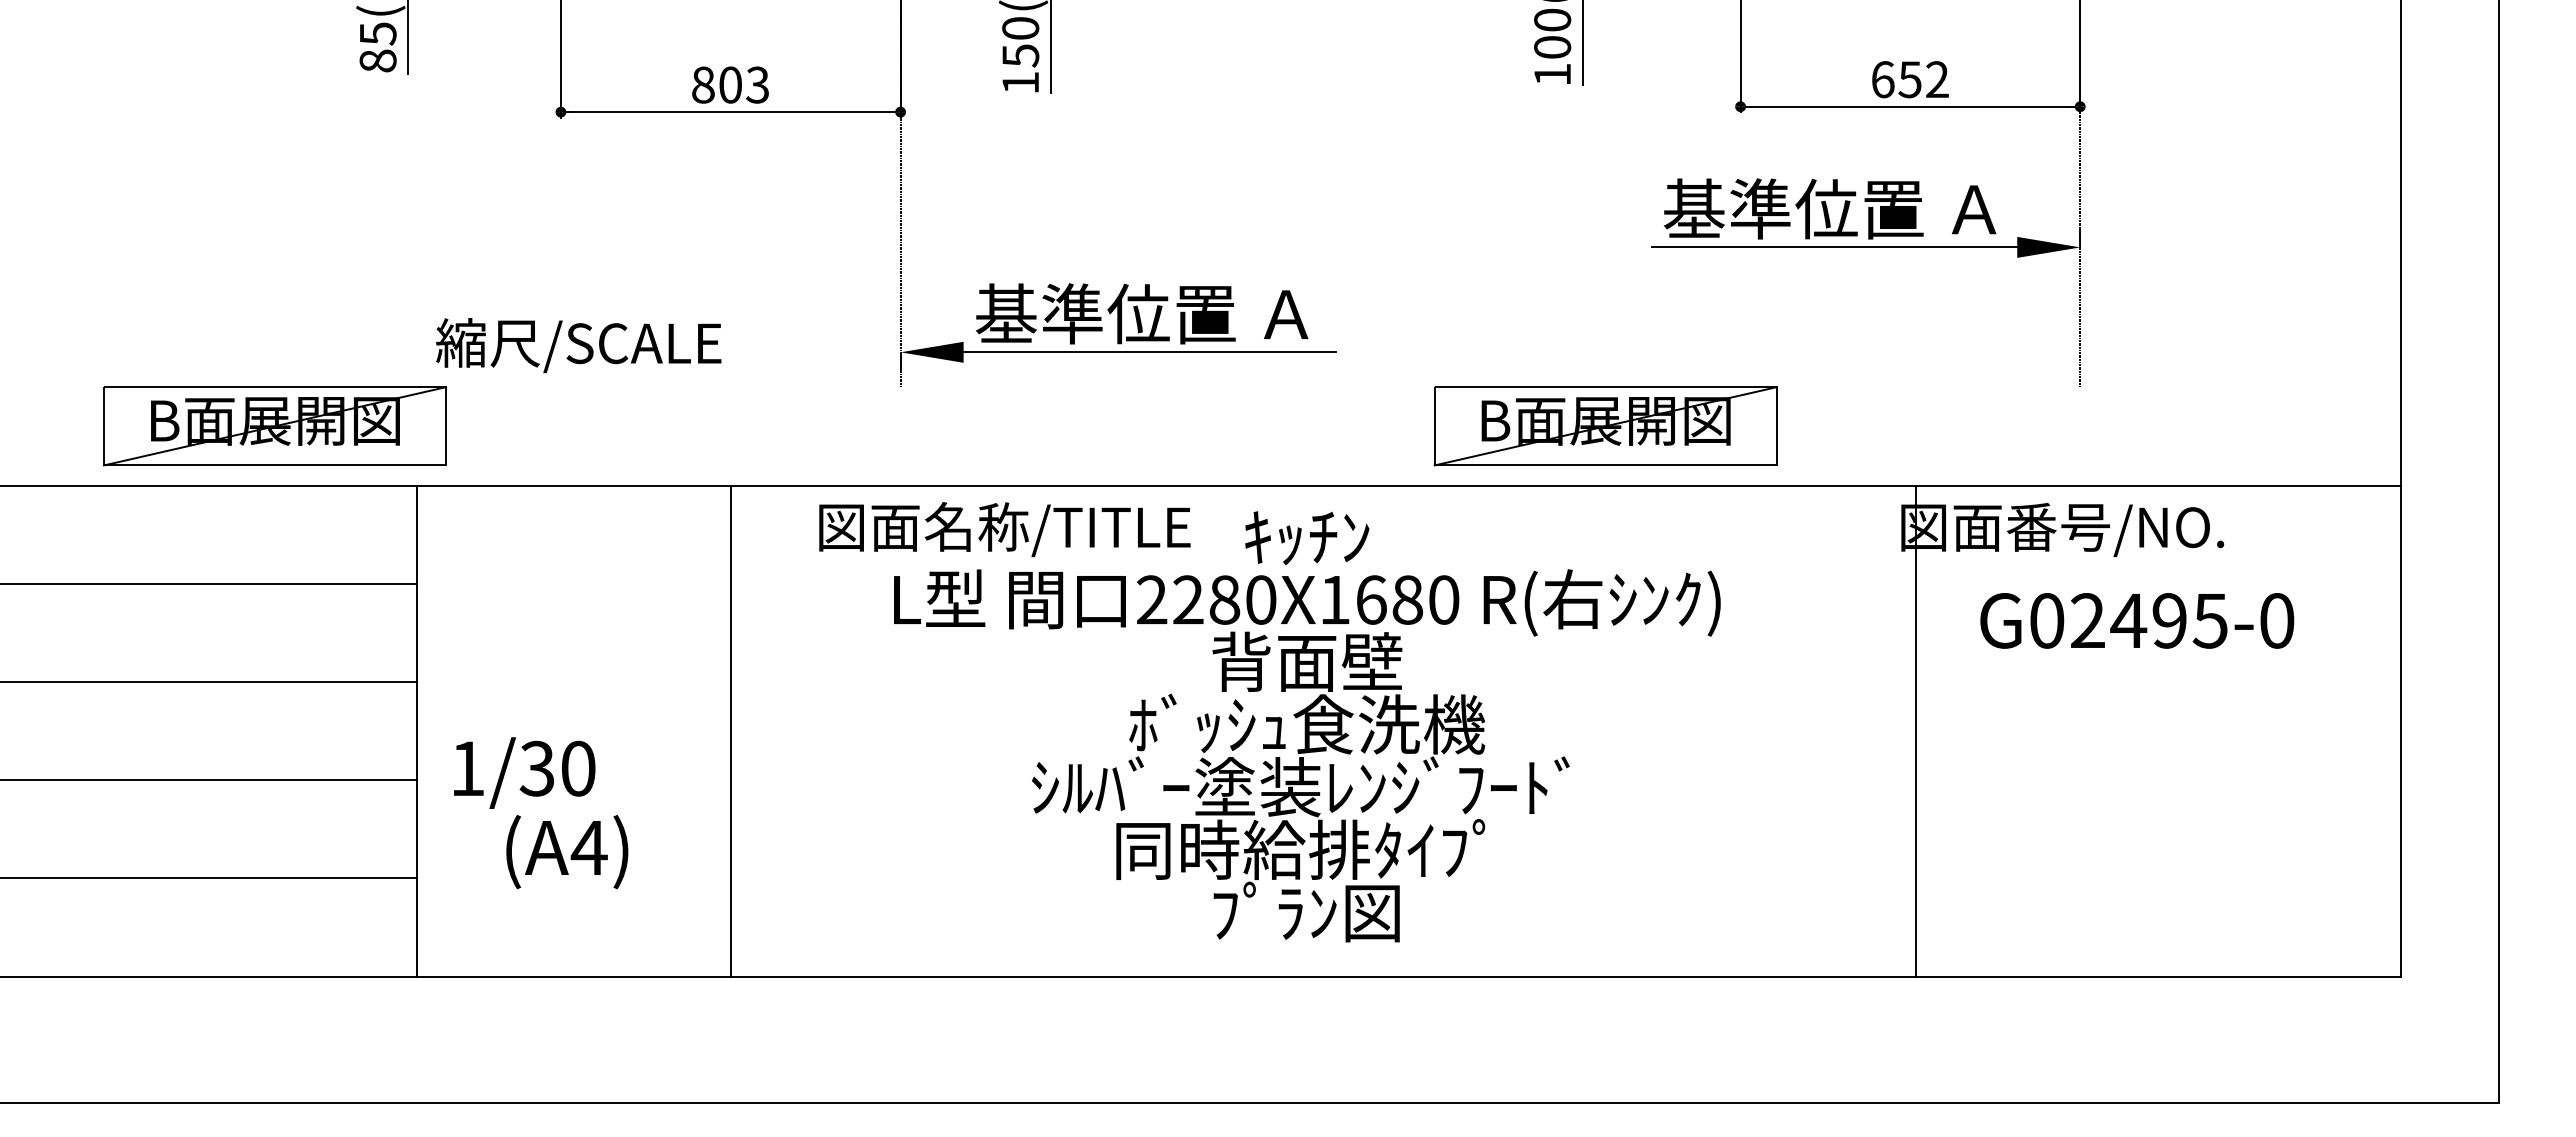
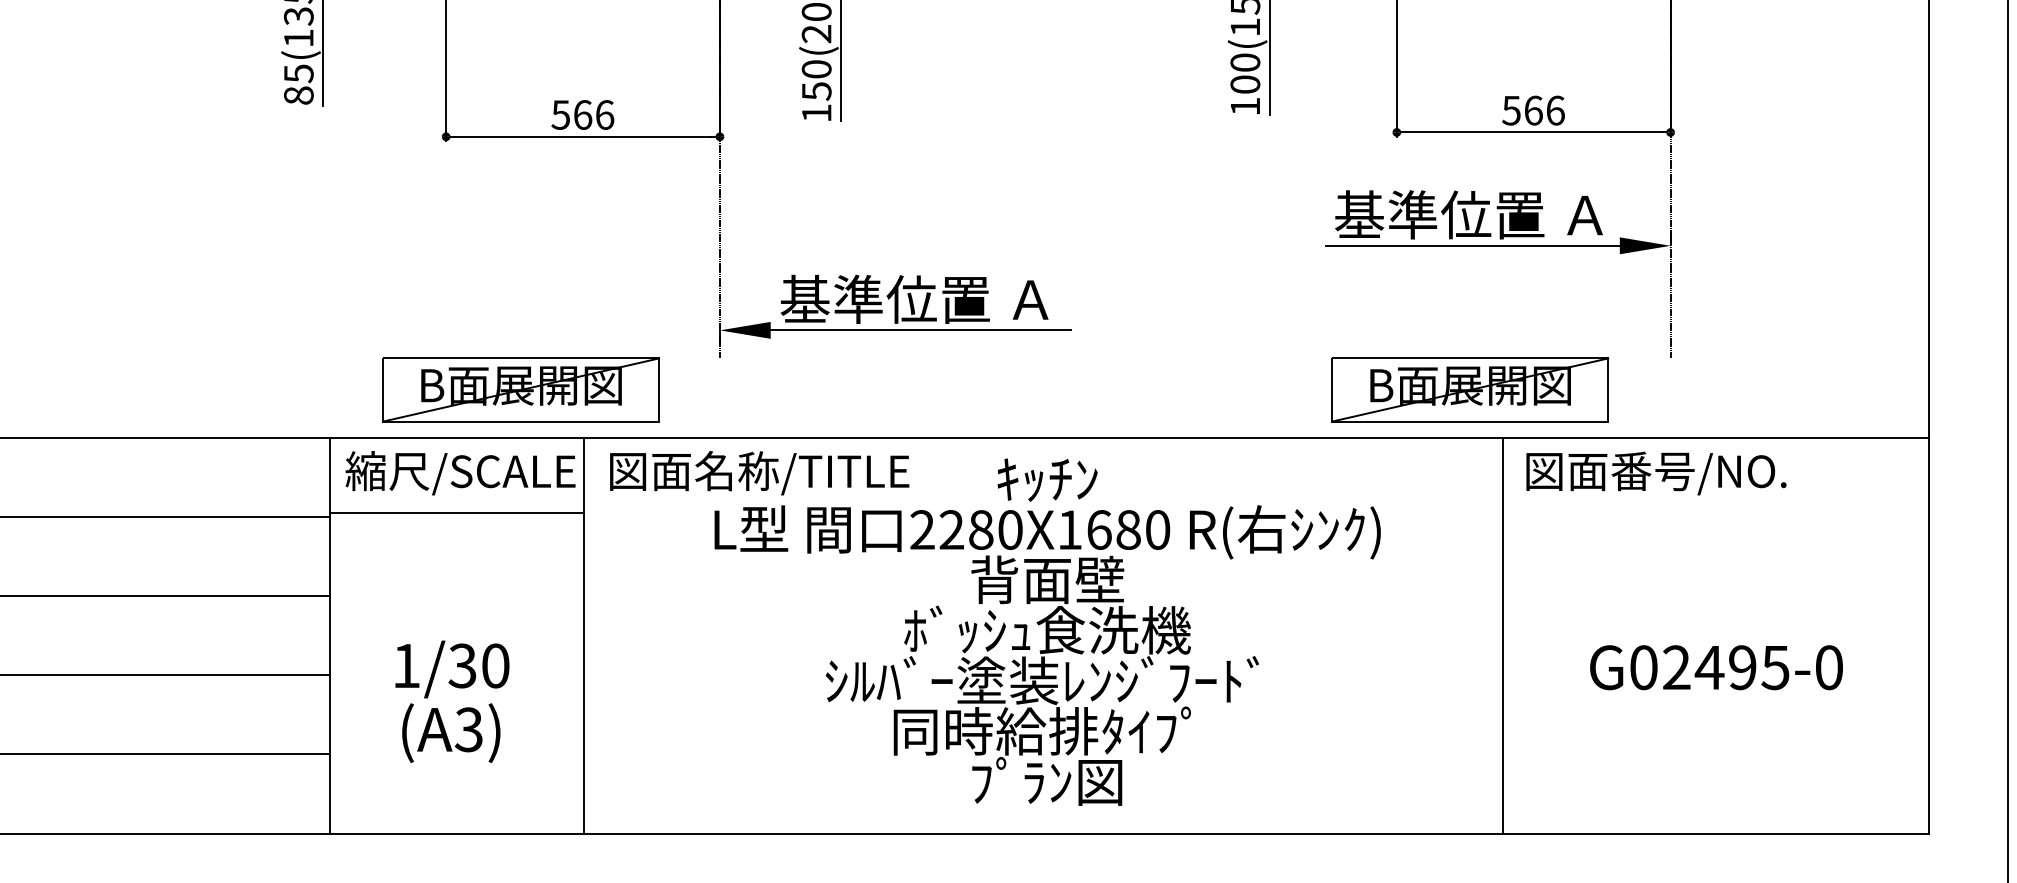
text: (1910, 79) -> (1533, 110), 652 -> 566
text: (730, 84) -> (582, 114), 803 -> 566
text: (578, 345) -> (460, 473), moved
part: (275, 426) -> (521, 390), moved
part: (1605, 426) -> (1470, 390), moved
text: (1004, 529) -> (759, 473), moved
line: (574, 579) -> (457, 513), added
text: (2137, 620) -> (1716, 667), moved
line: (1915, 731) -> (1503, 635), moved
text: (524, 772) -> (452, 668), moved
text: (588, 847) -> (468, 729), (A4) -> (A3)

